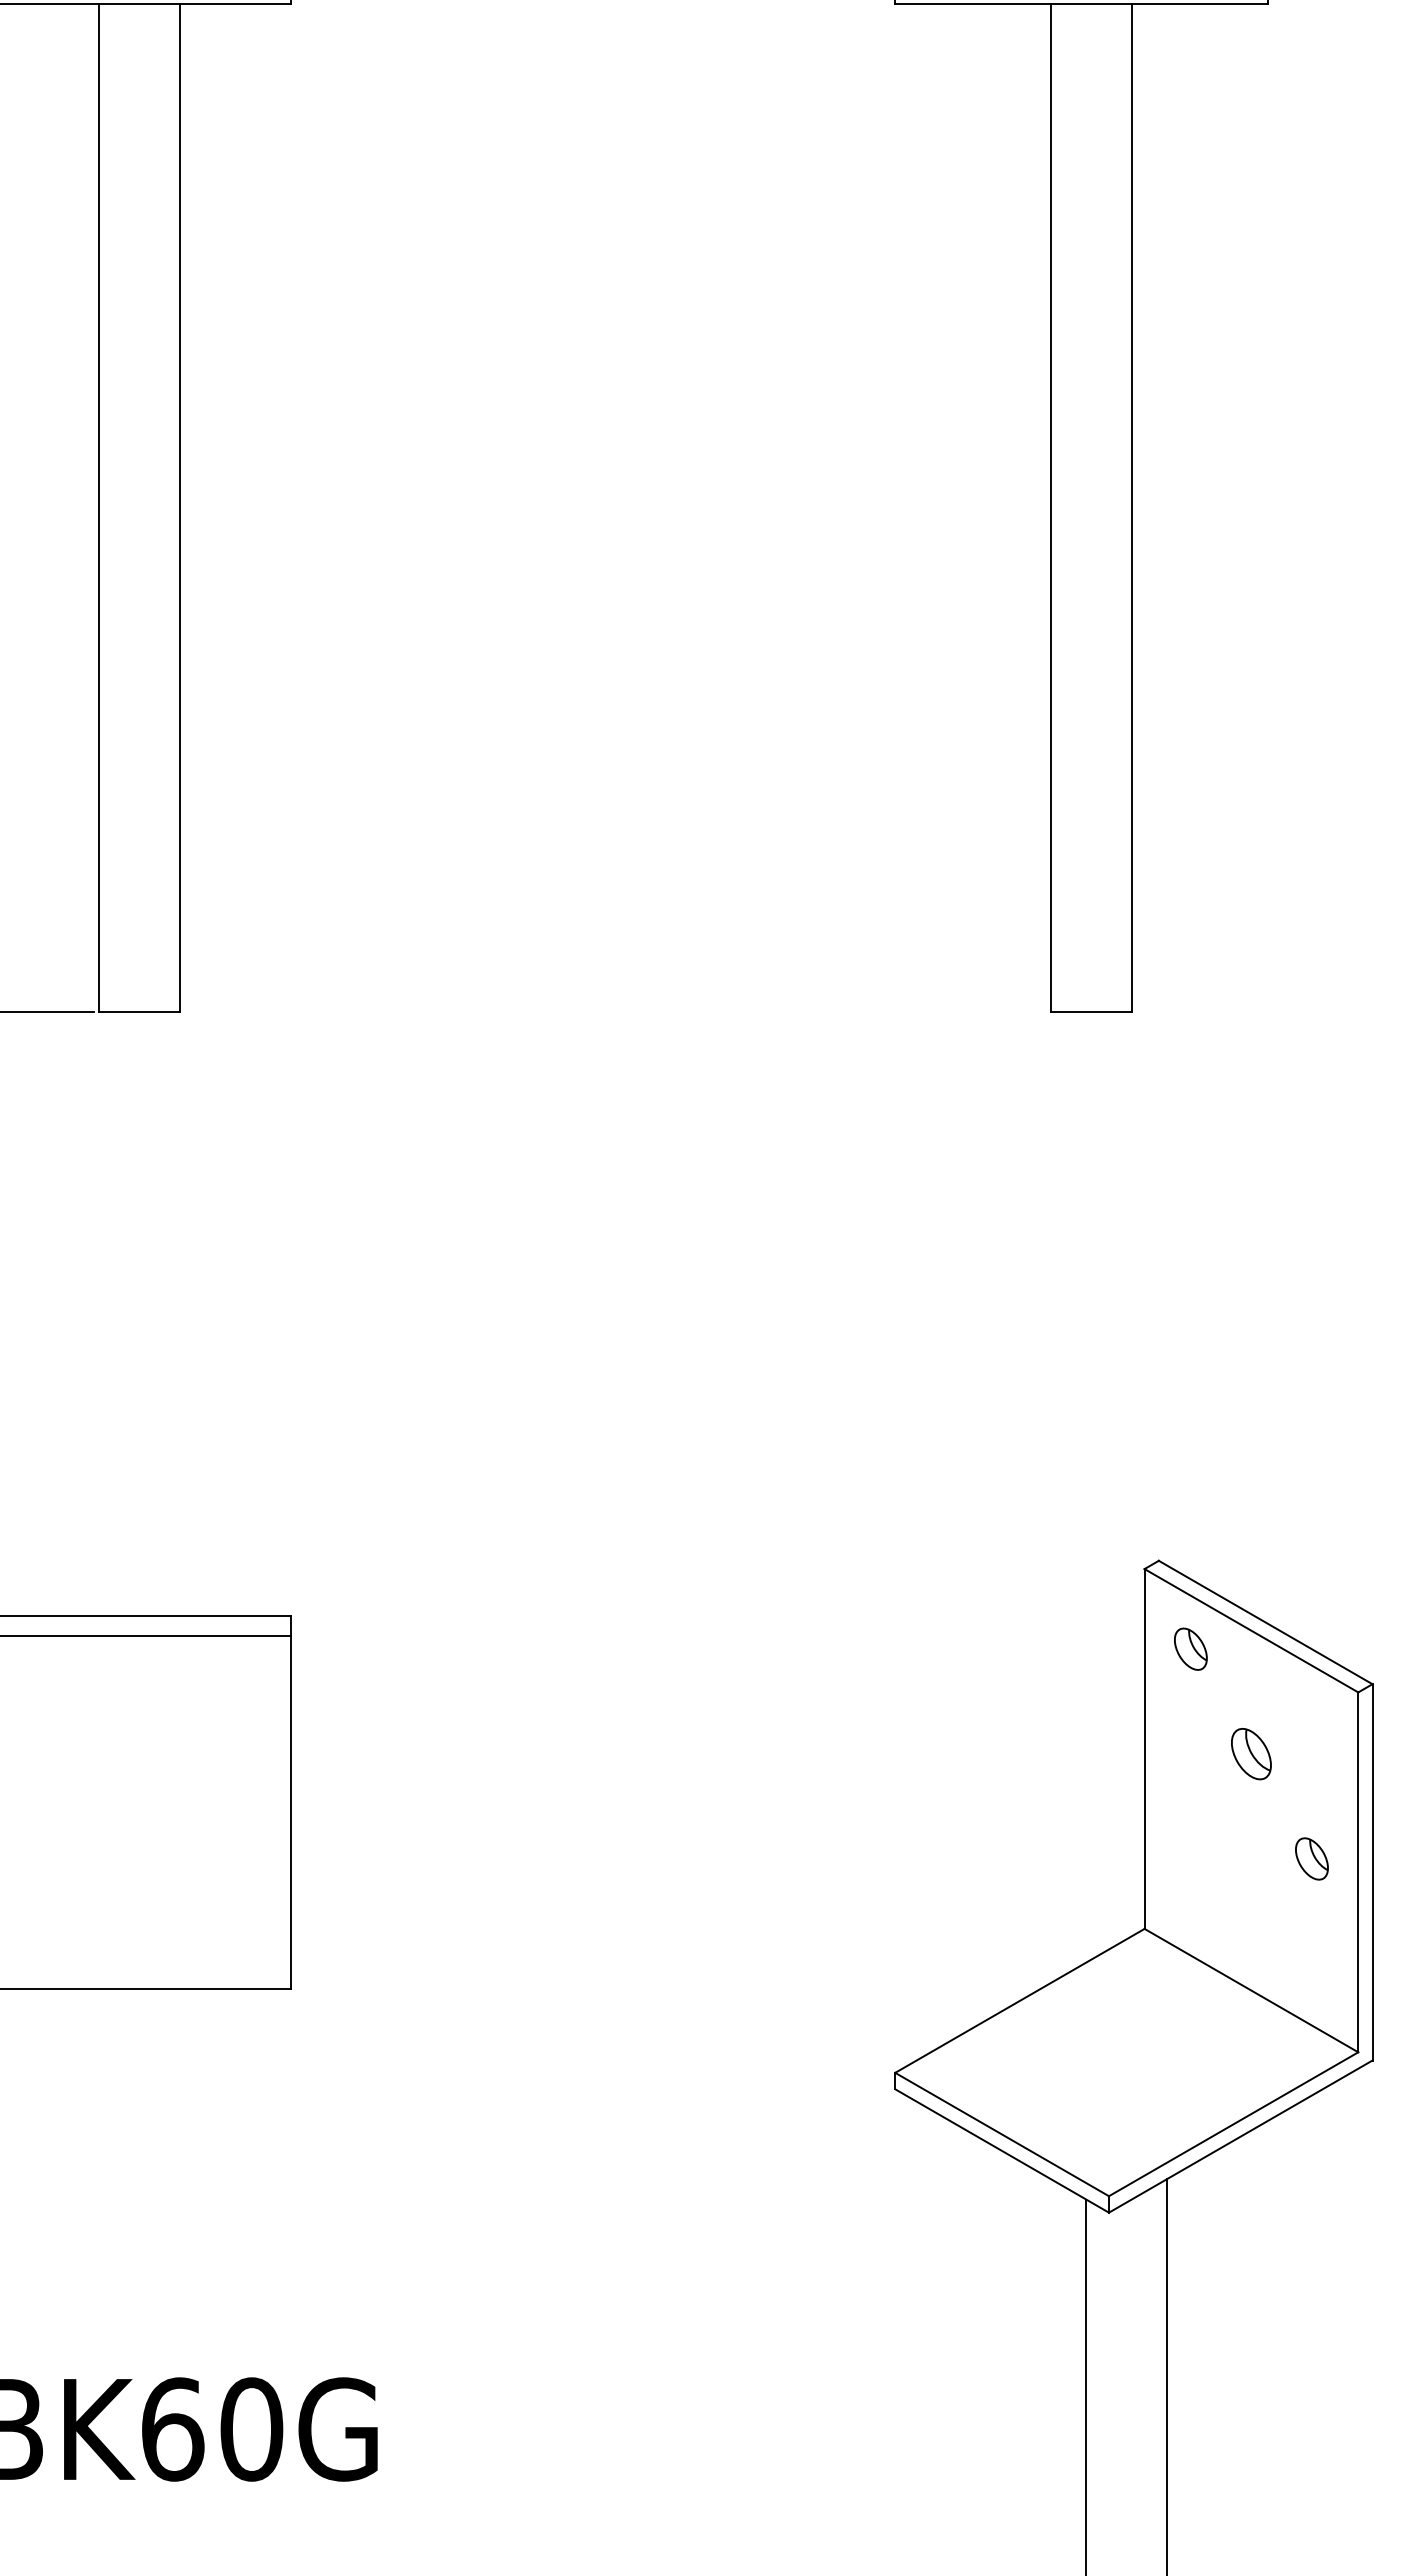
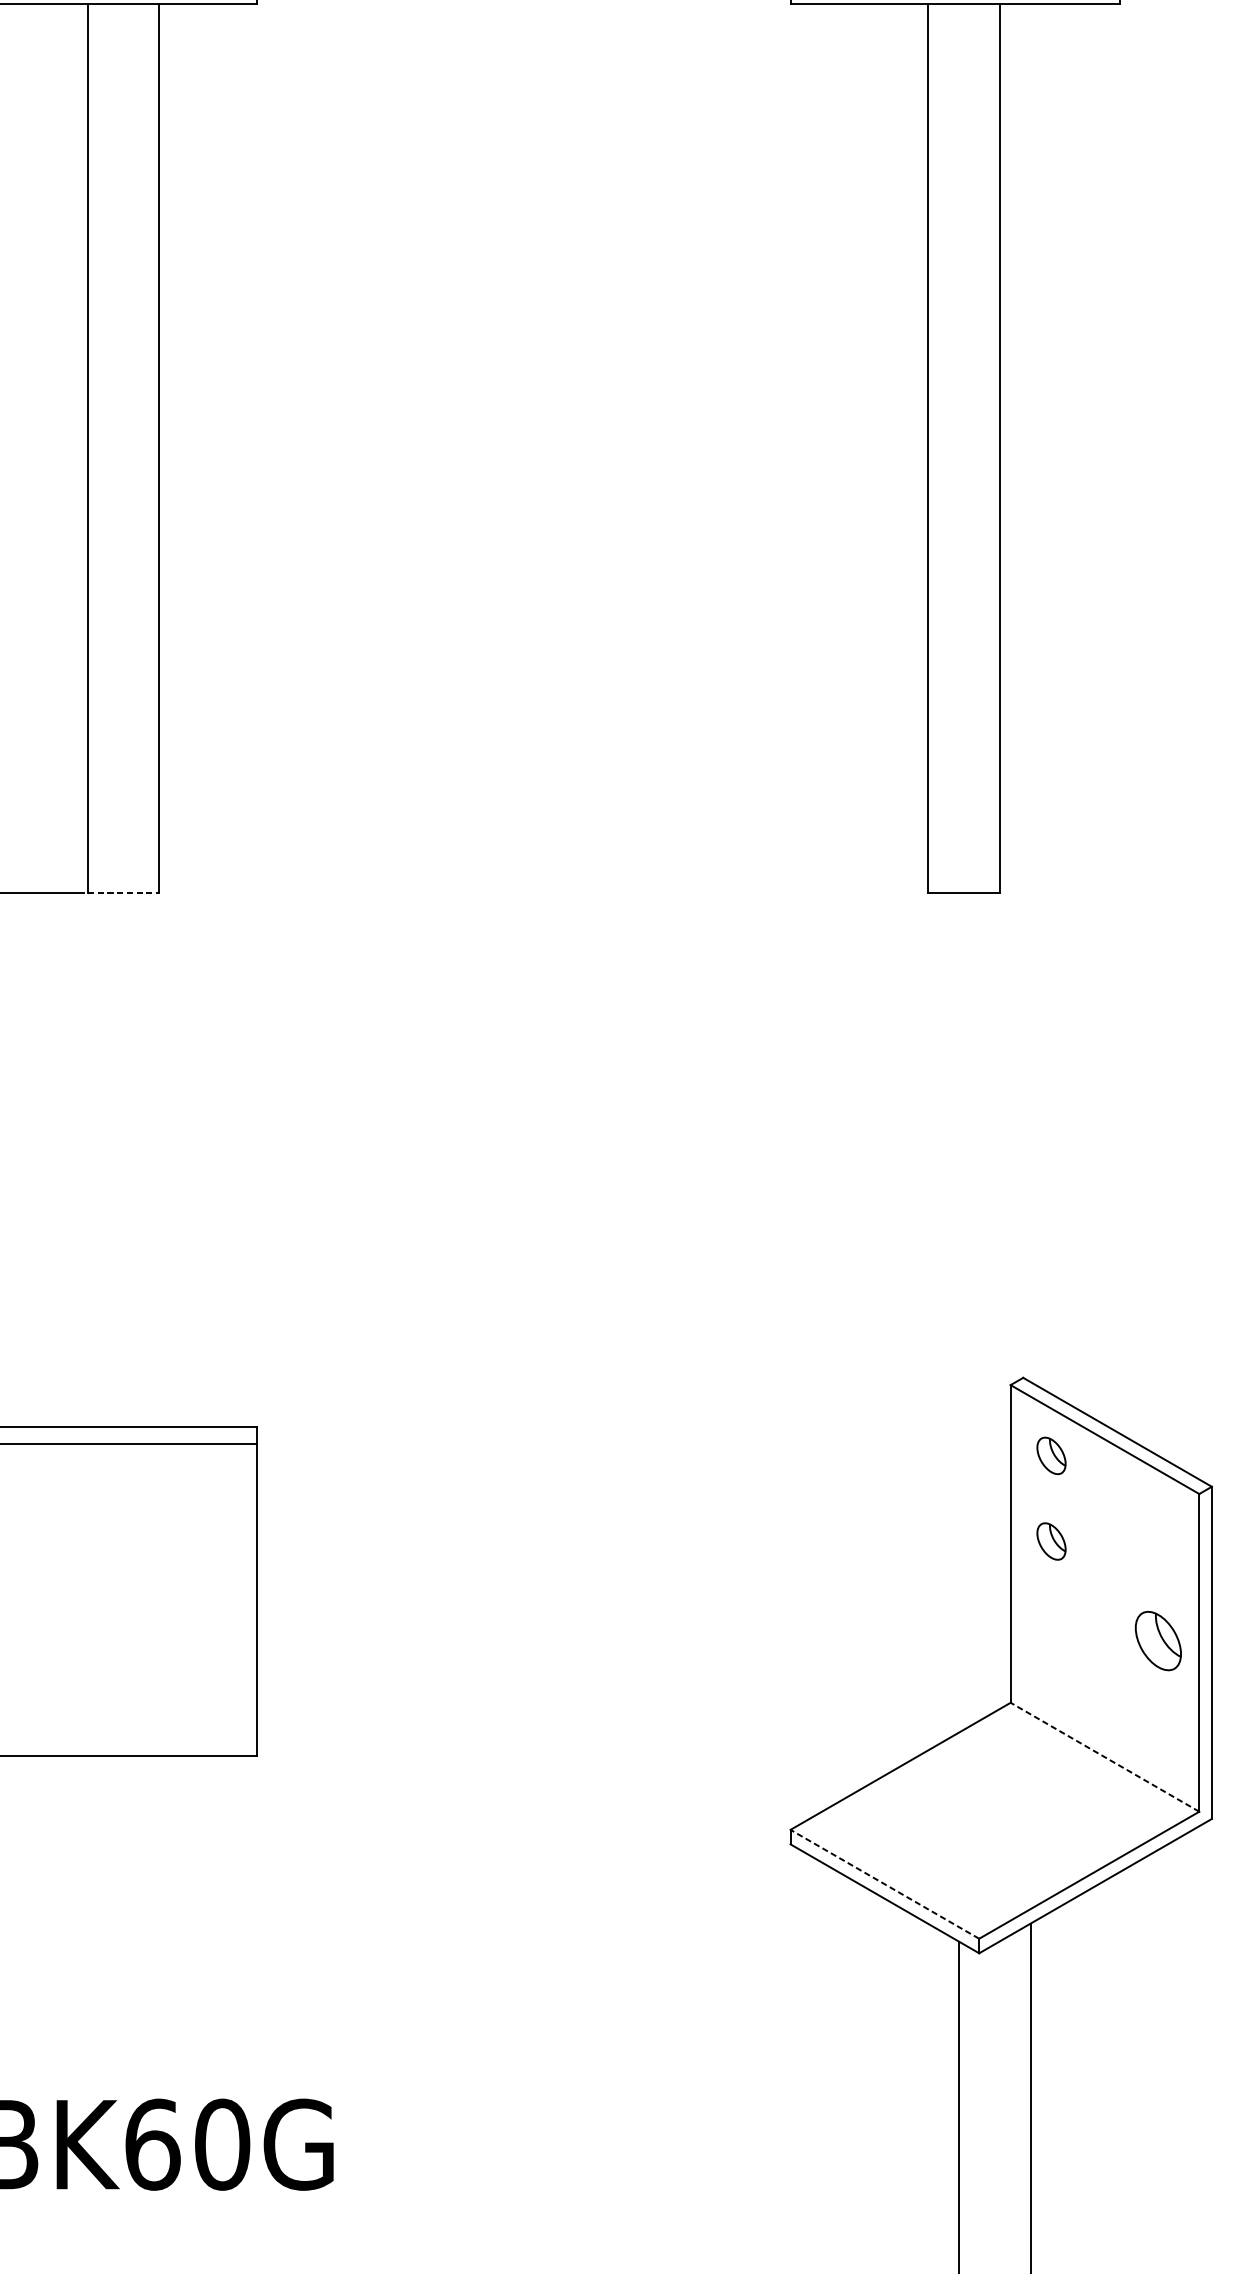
line: (140, 1011) -> (124, 892), solid -> dashed
part: (1190, 1745) -> (1051, 1540), added
part: (1251, 1753) -> (1105, 1547), removed
part: (1311, 1858) -> (1158, 1640), size x1.6
line: (1251, 1990) -> (1105, 1757), solid -> dashed
line: (1001, 2134) -> (884, 1884), solid -> dashed

